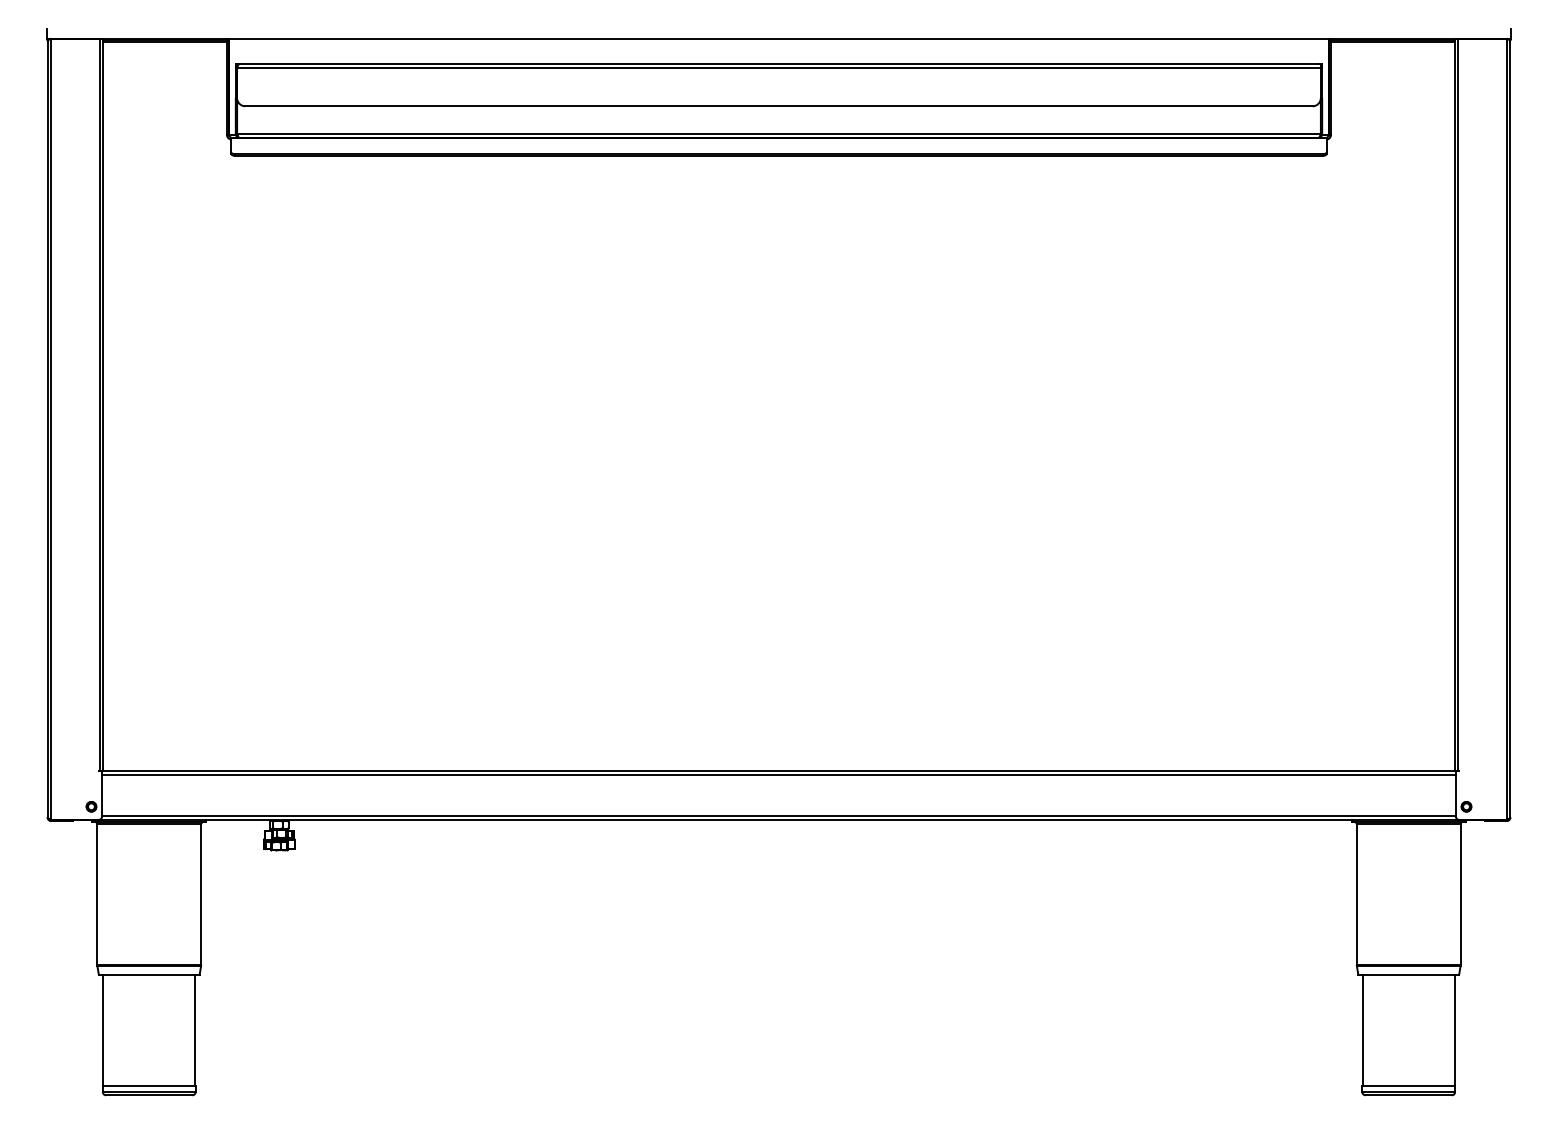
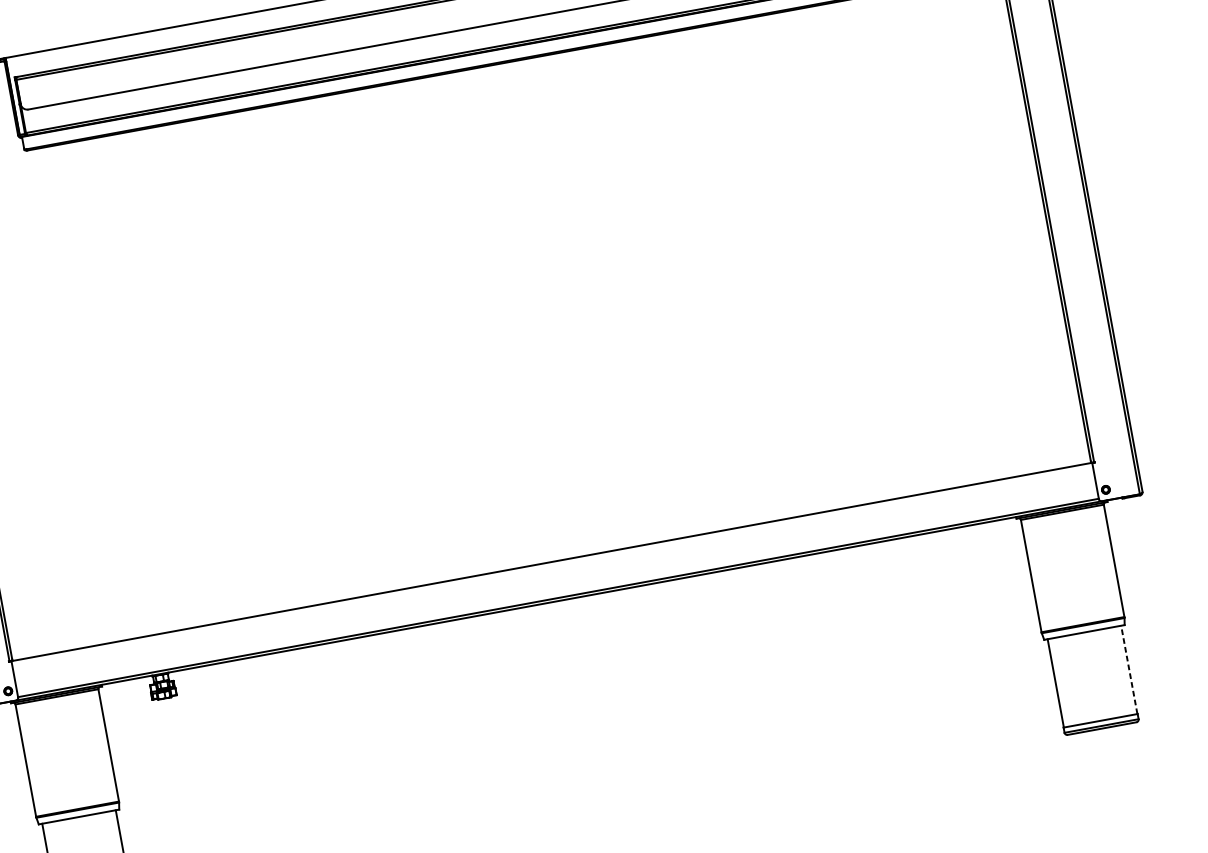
line: (778, 774) -> (551, 564), removed
line: (1454, 1029) -> (1128, 669), solid -> dashed

